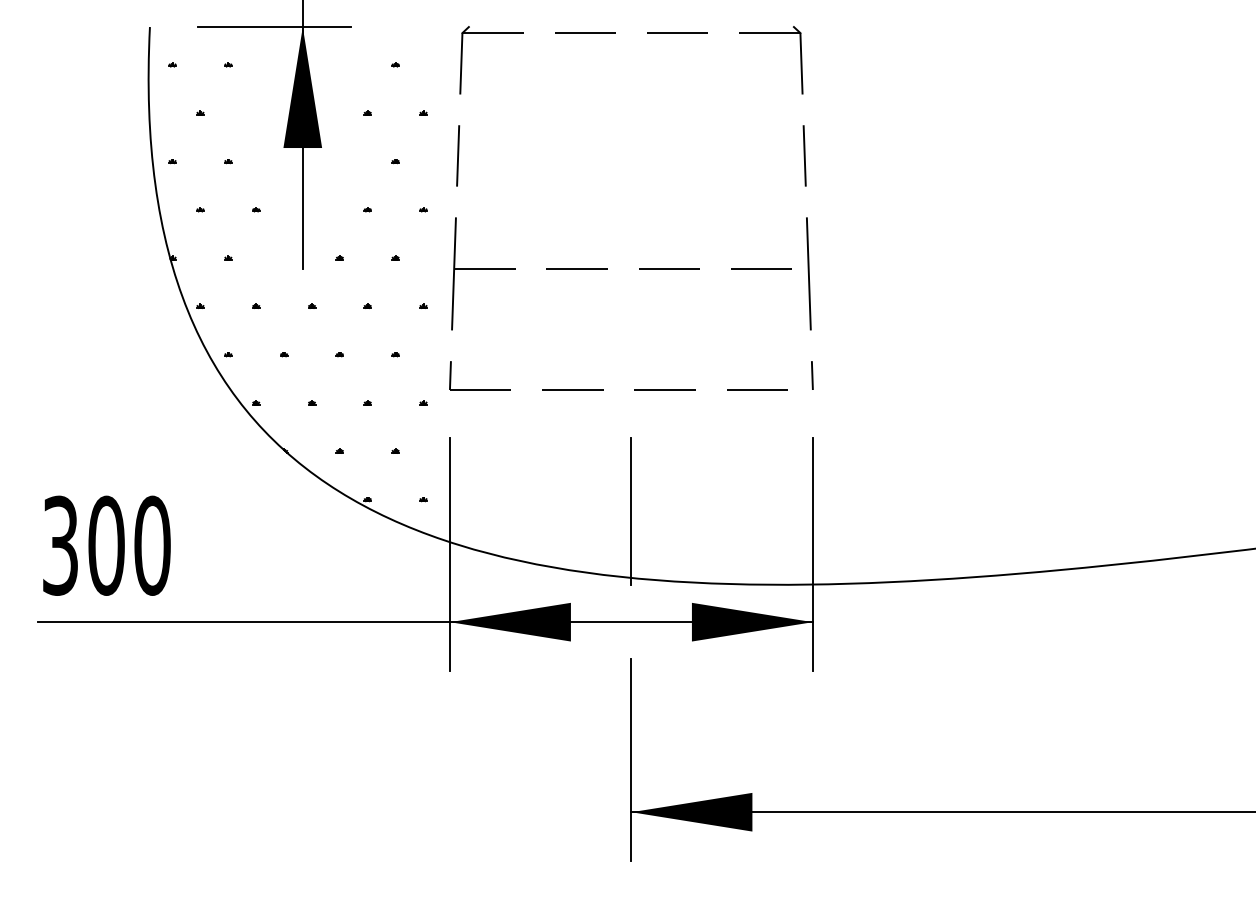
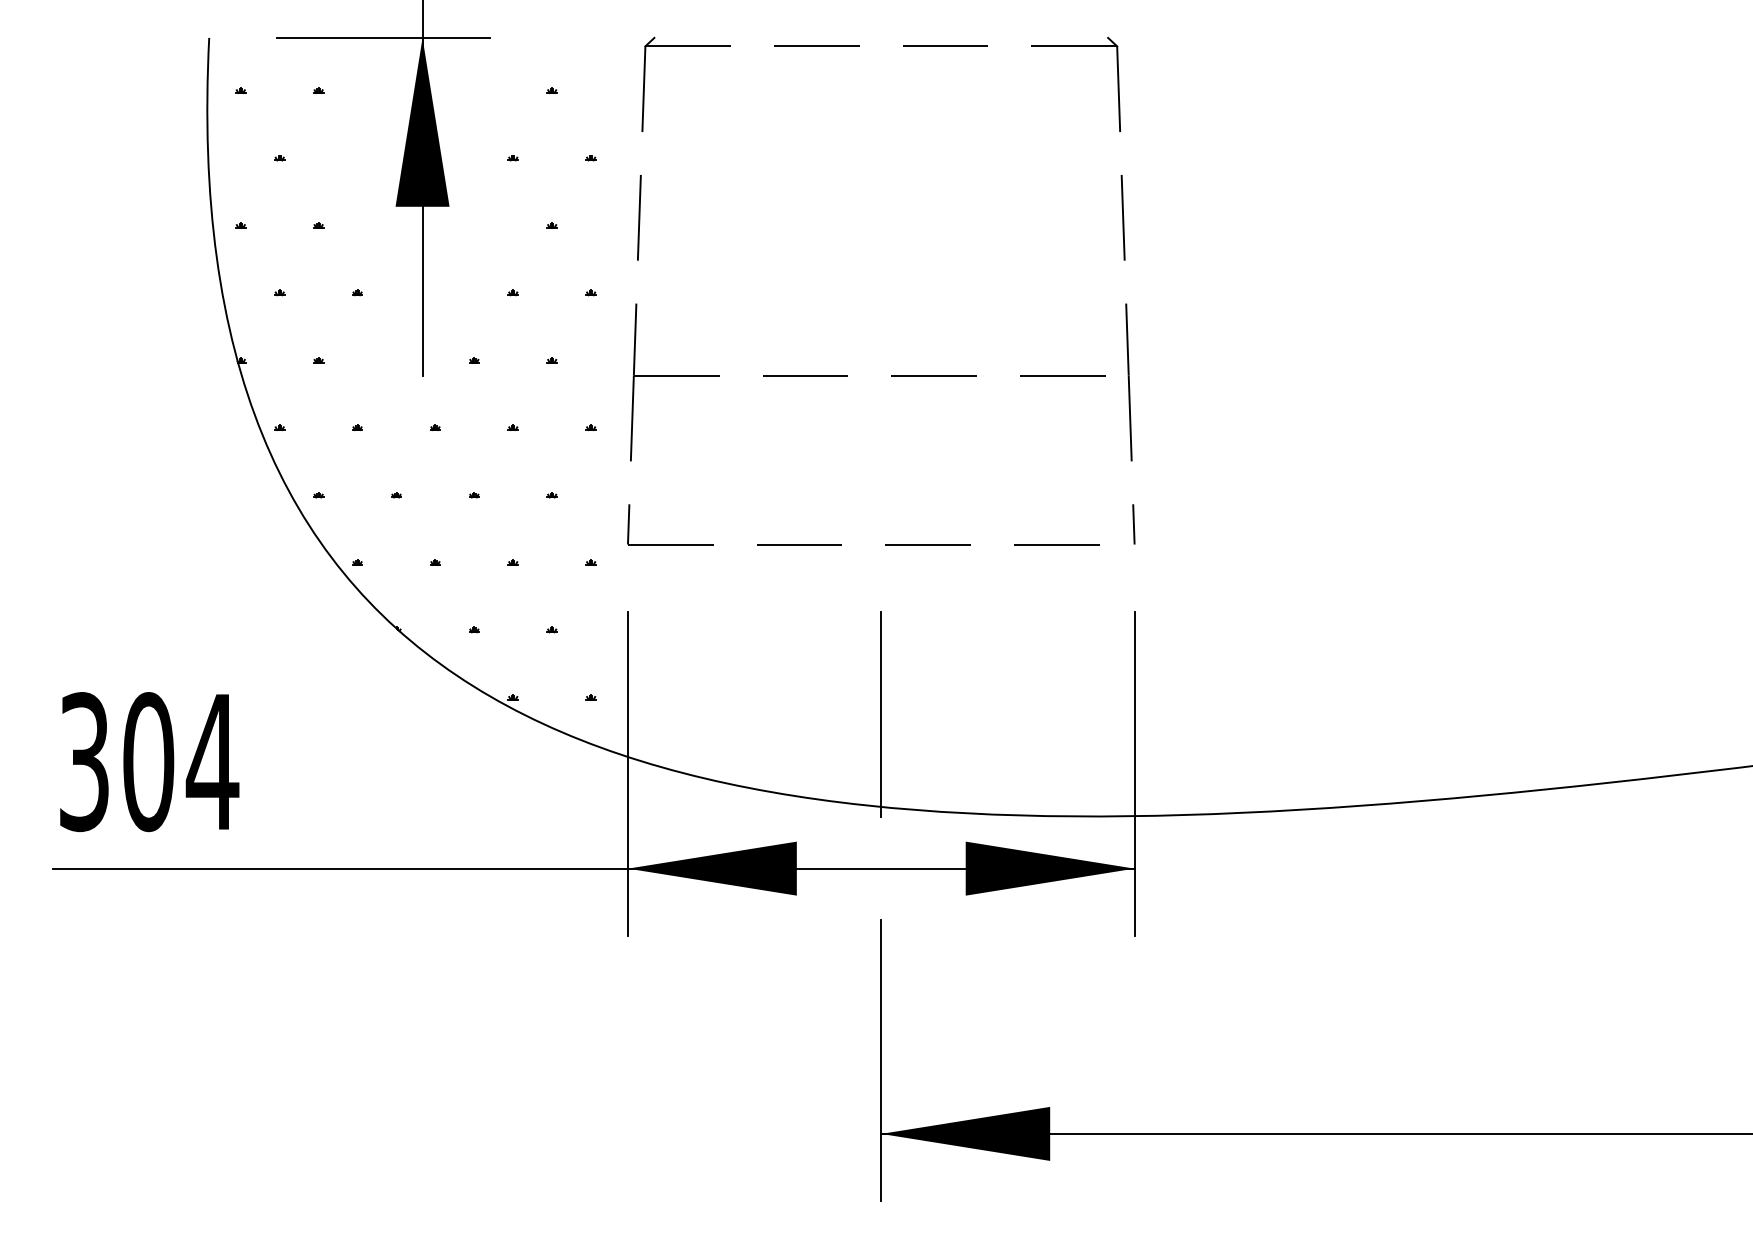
text: (152, 546) -> (212, 762), 300 -> 304

